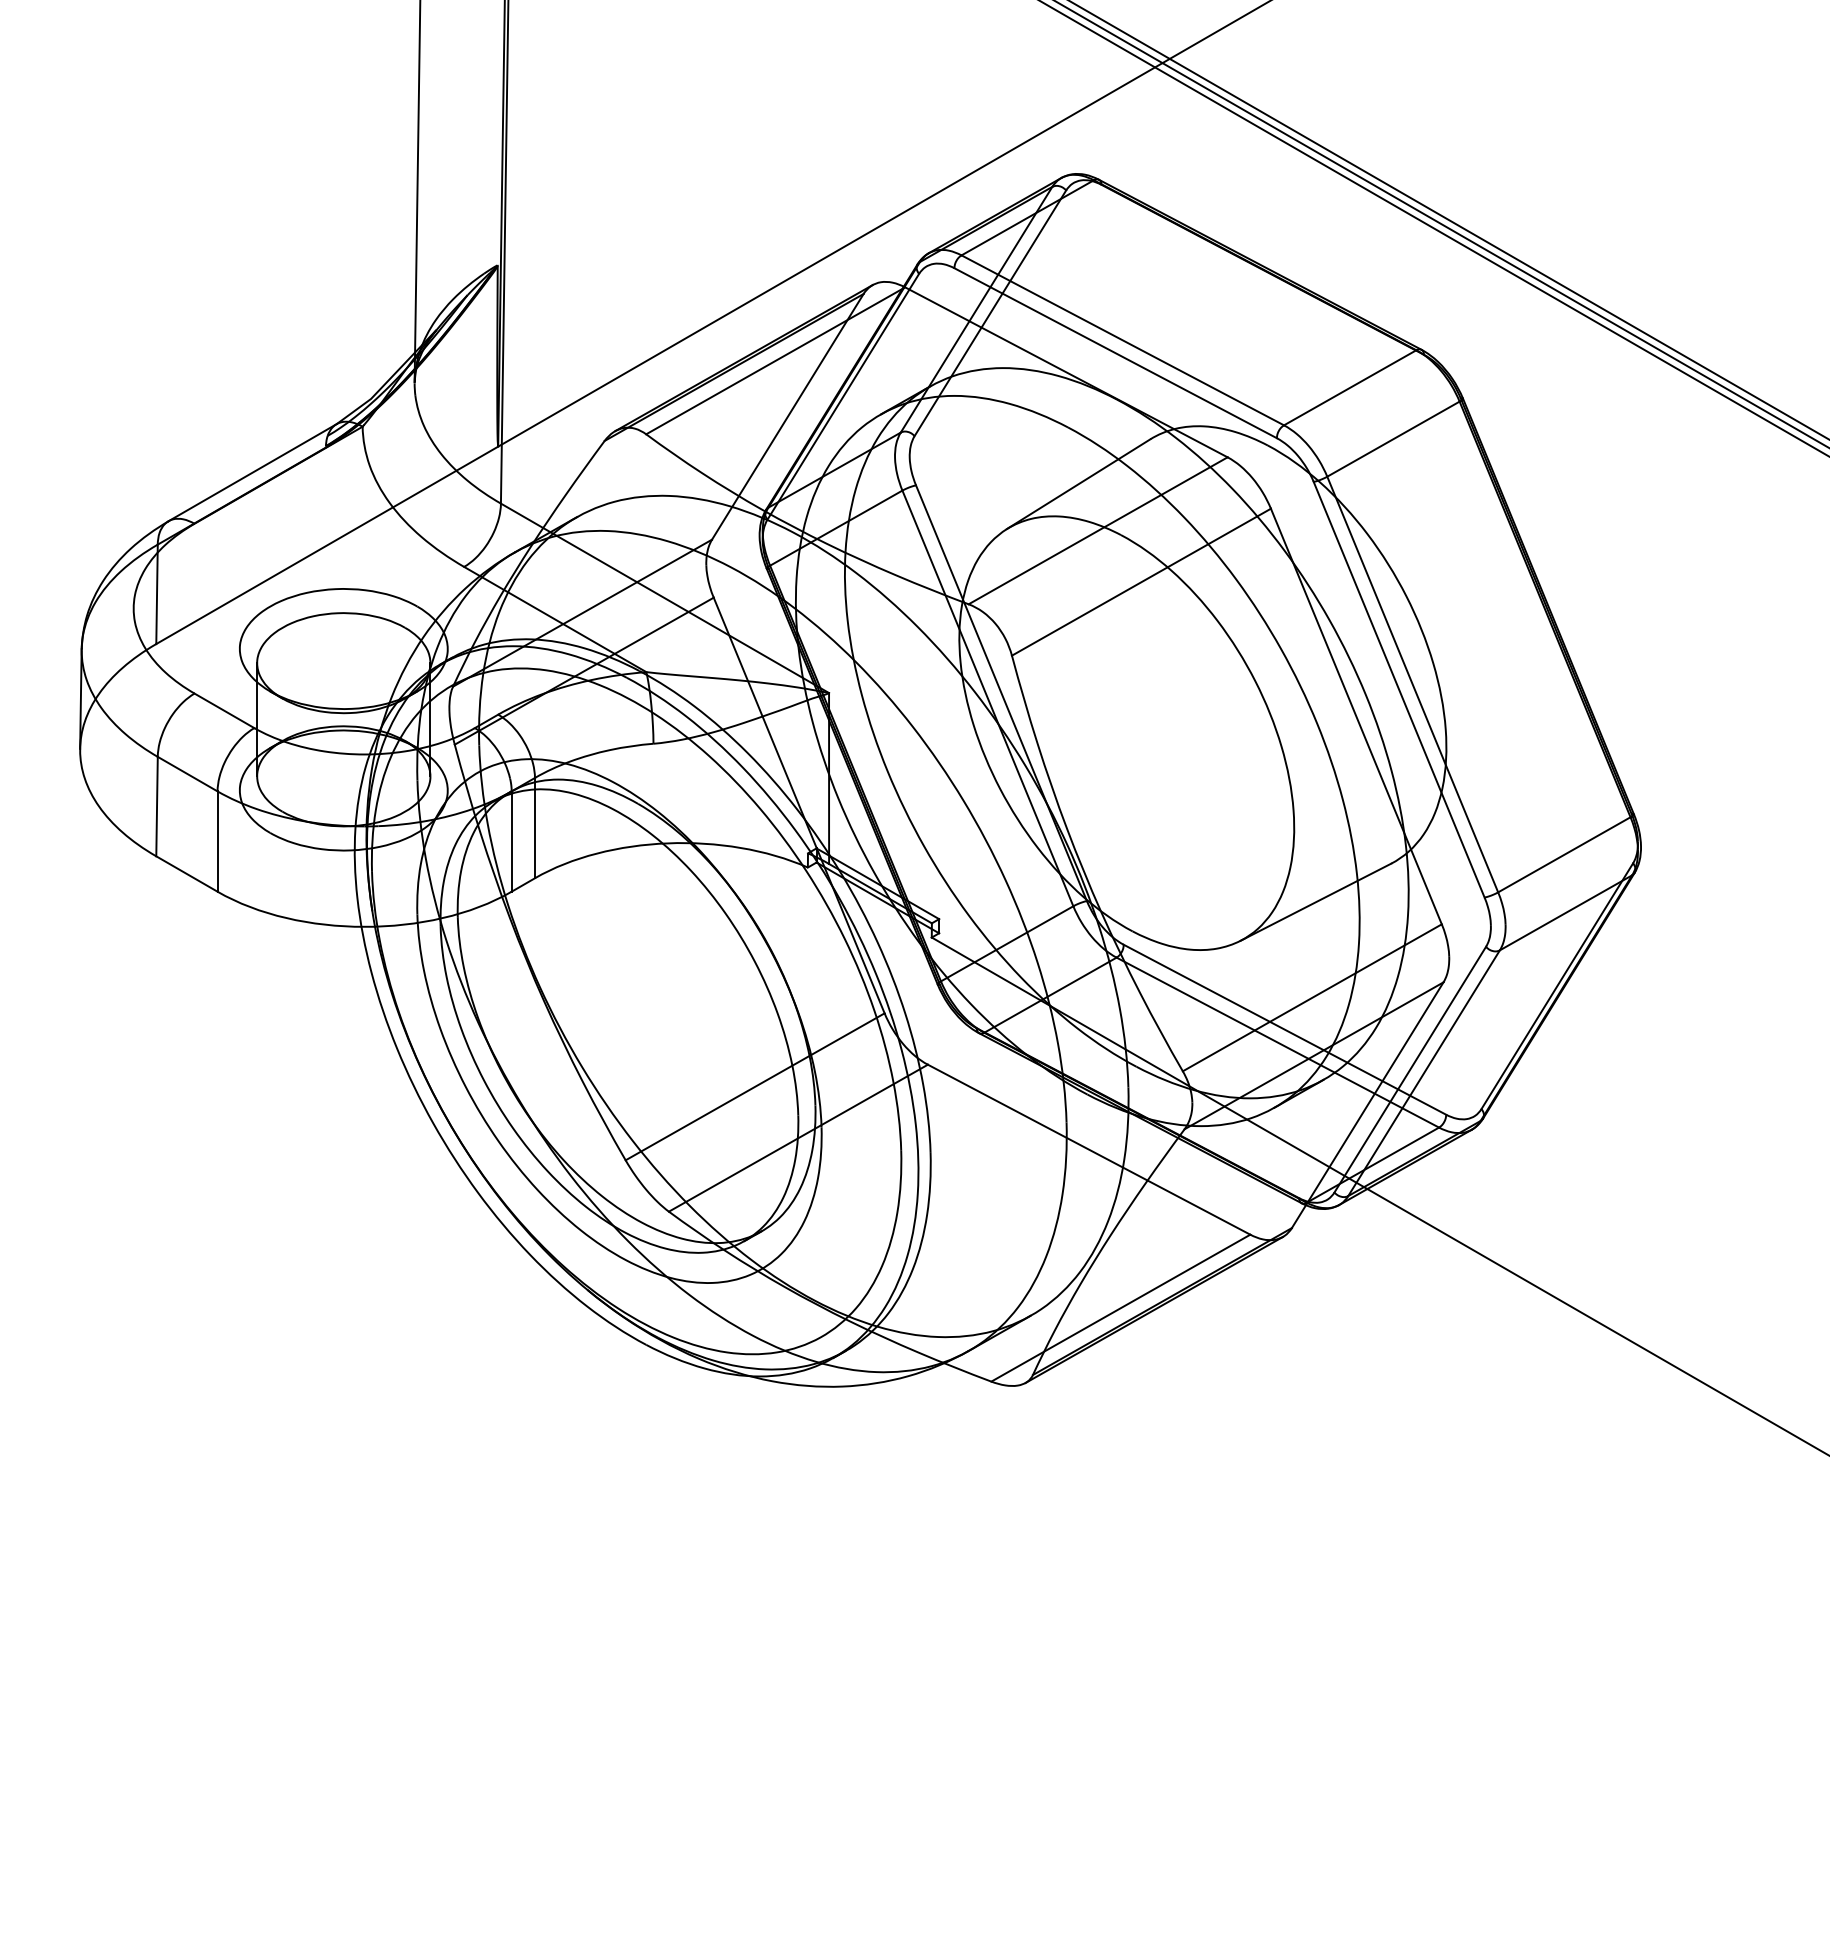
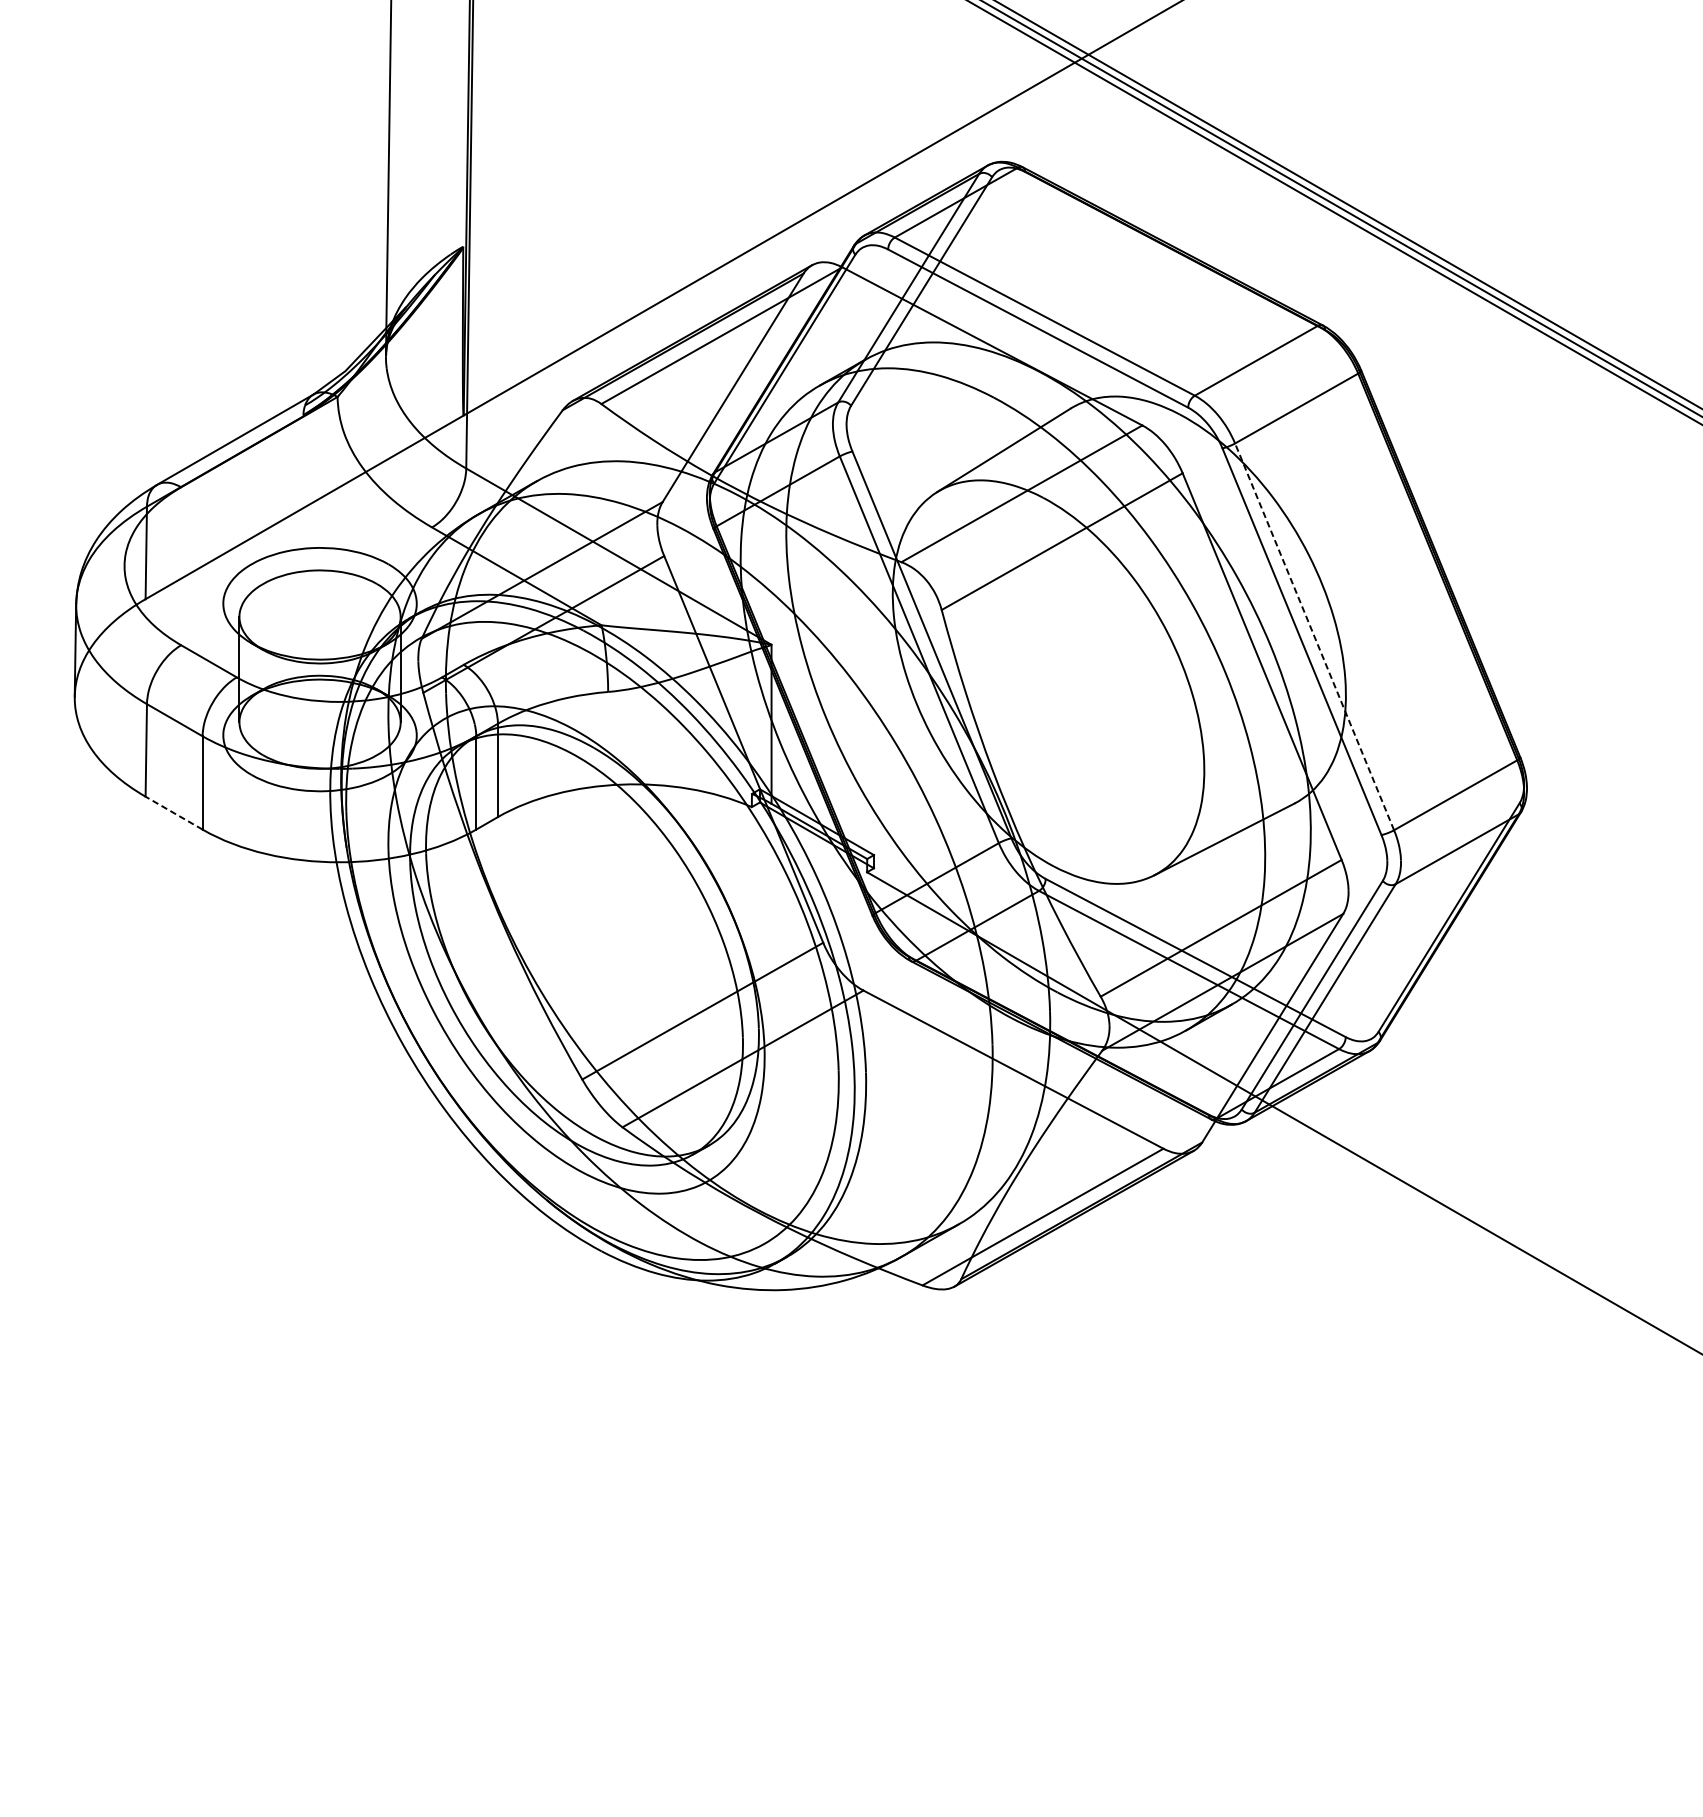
line: (1412, 684) -> (1314, 636), solid -> dashed
line: (186, 873) -> (173, 812), solid -> dashed

